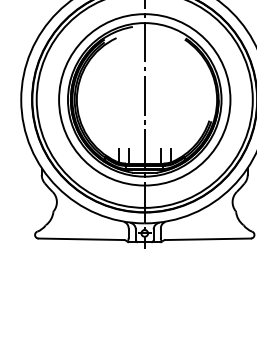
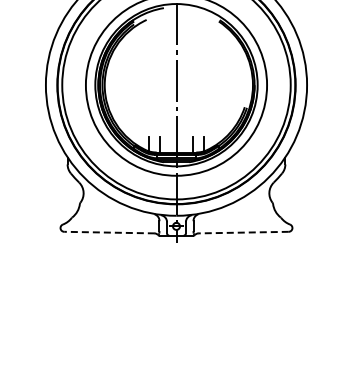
line: (81, 239) -> (109, 232), solid -> dashed
line: (207, 239) -> (242, 232), solid -> dashed

